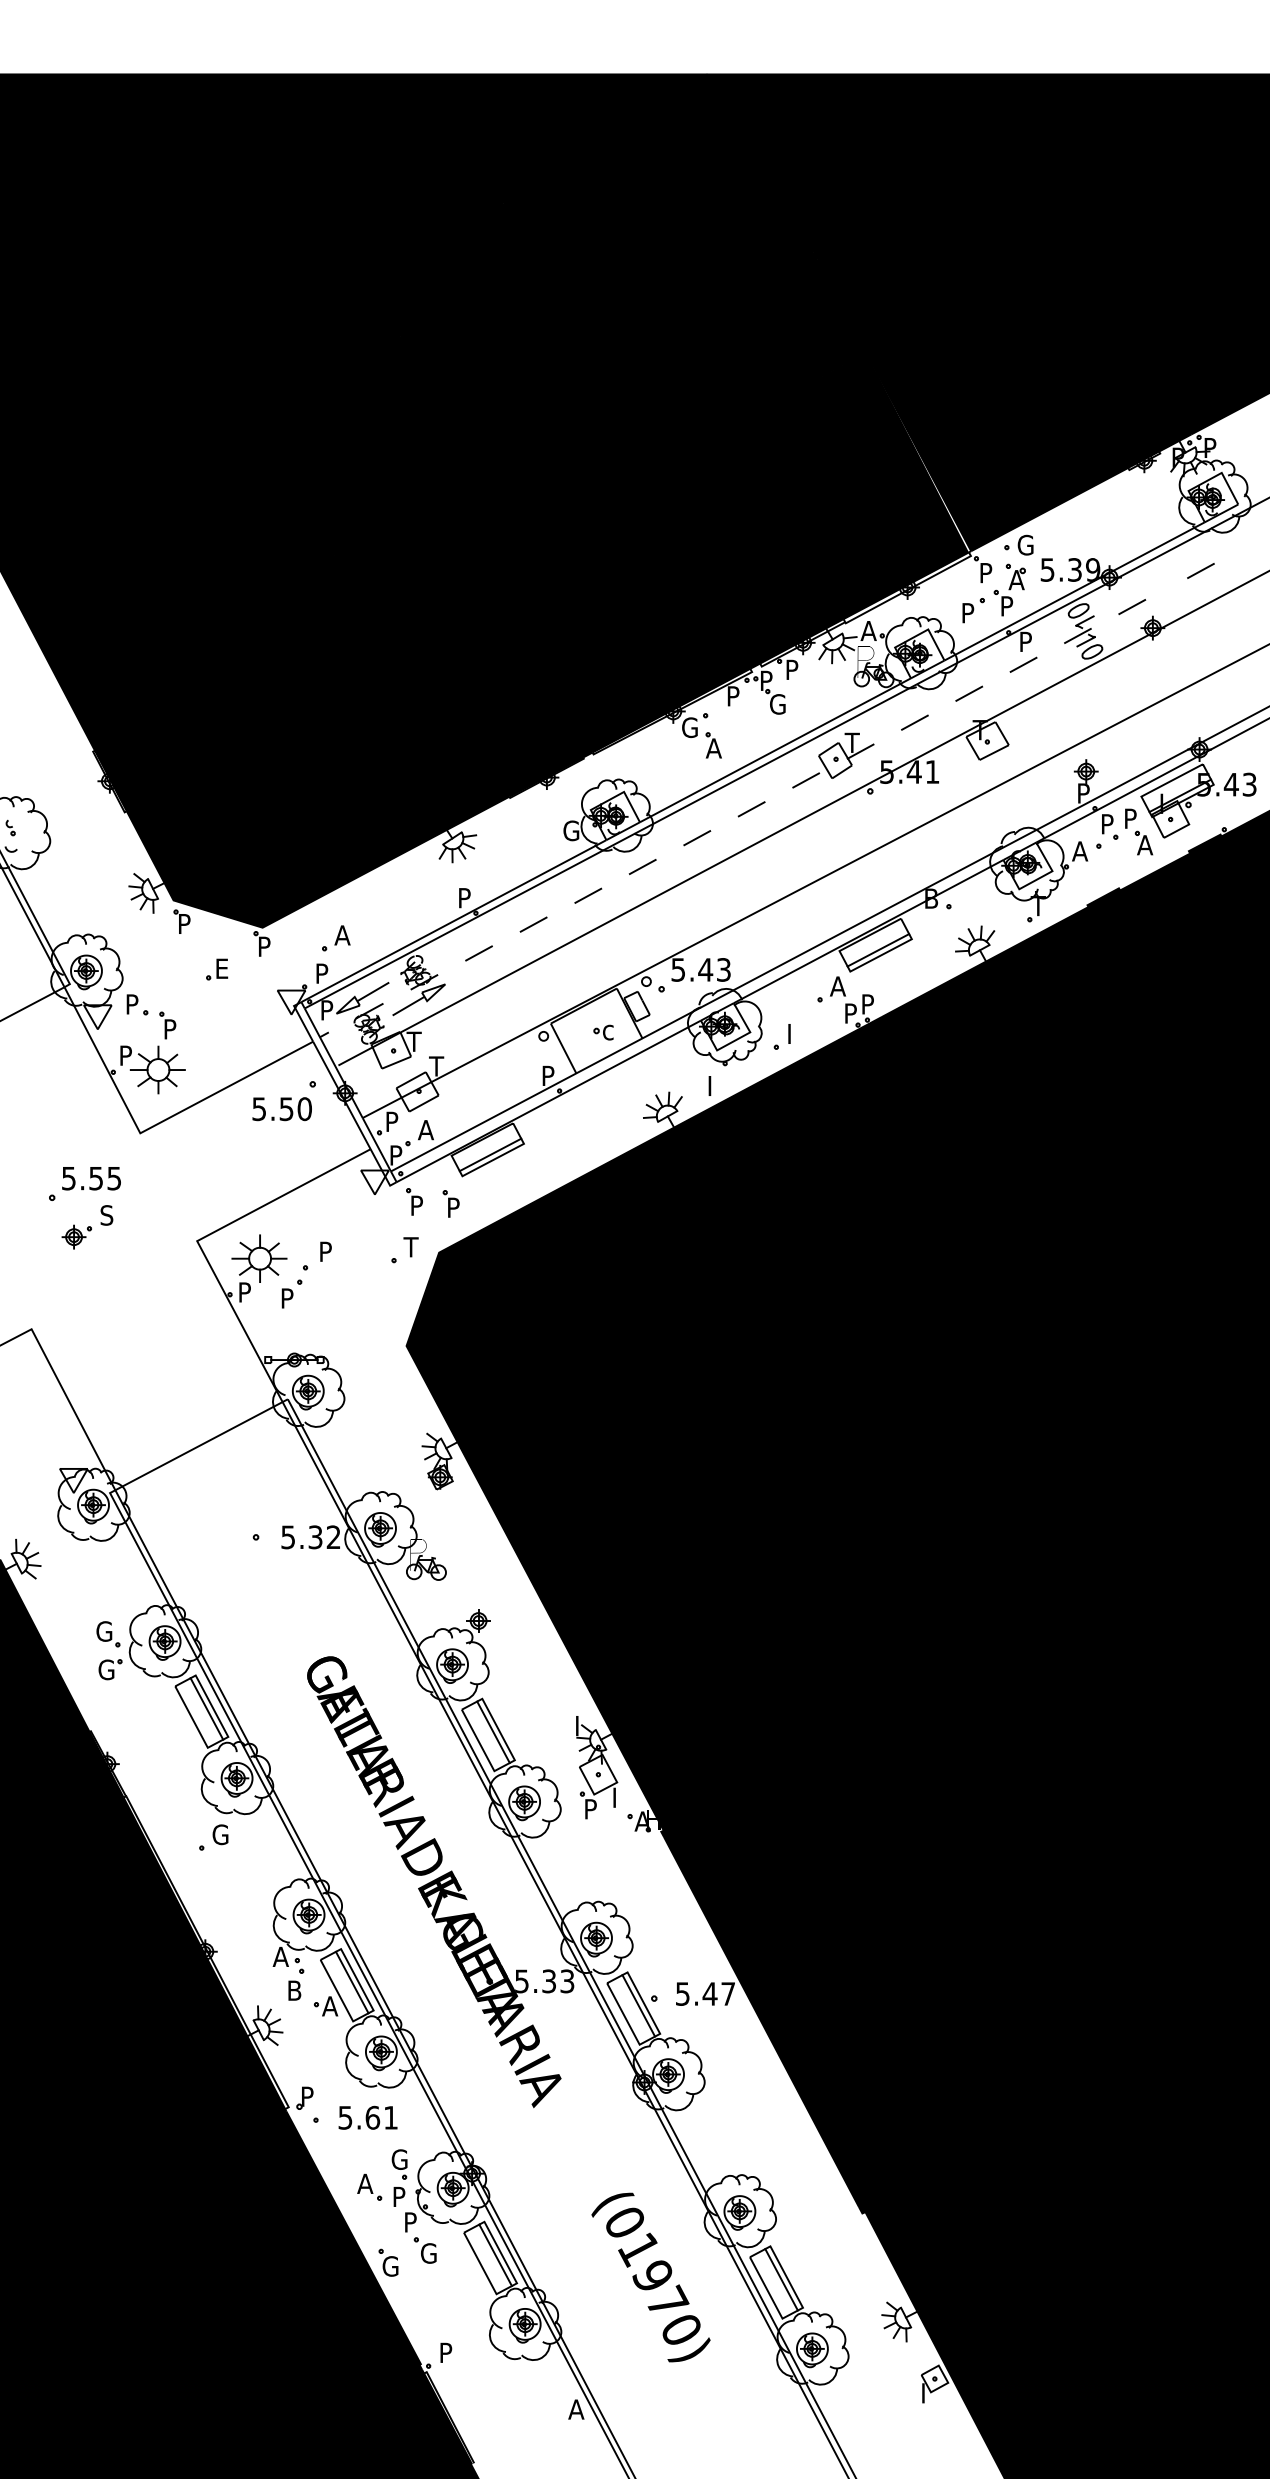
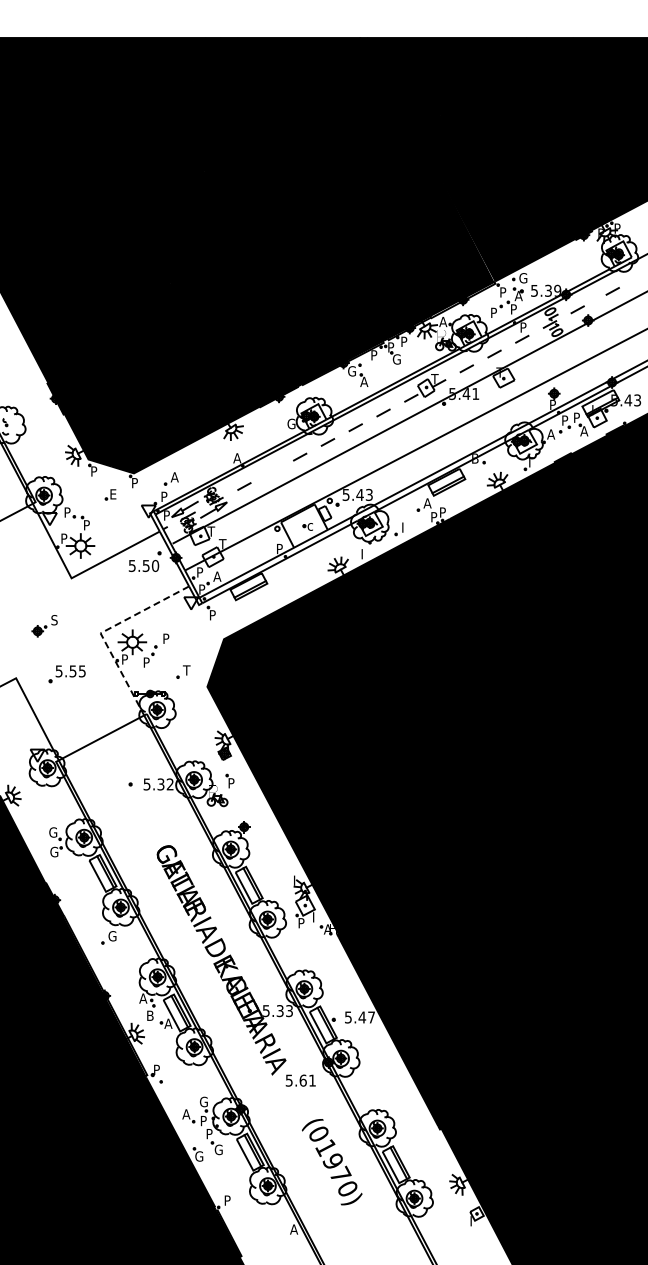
text: (465, 898) -> (237, 458), P -> A
line: (534, 923) -> (272, 471), removed
part: (83, 1184) -> (66, 674), moved
part: (449, 1202) -> (229, 780), moved
line: (202, 1237) -> (103, 631), solid -> dashed
part: (404, 1249) -> (183, 671), moved
text: (367, 2117) -> (300, 1080), moved

